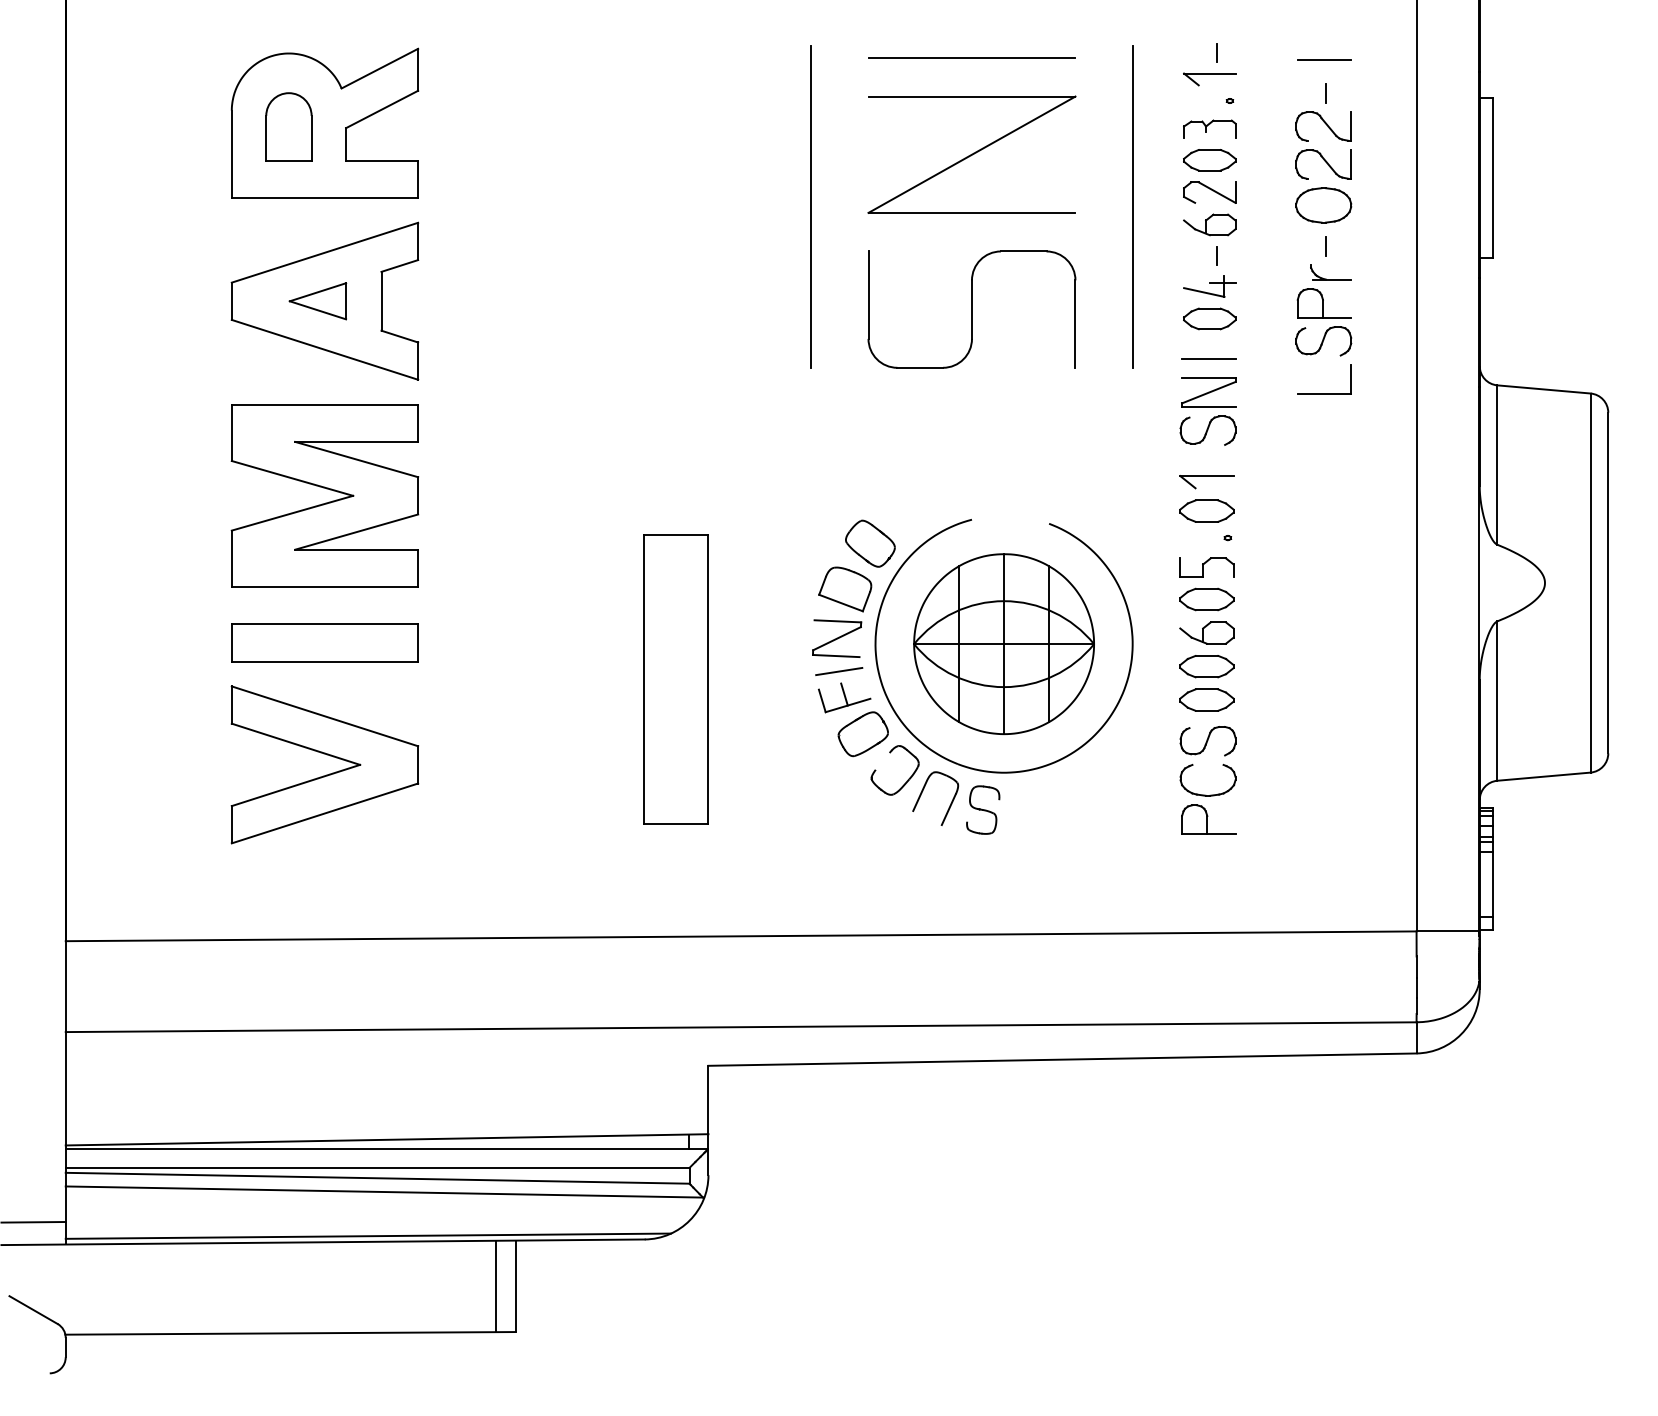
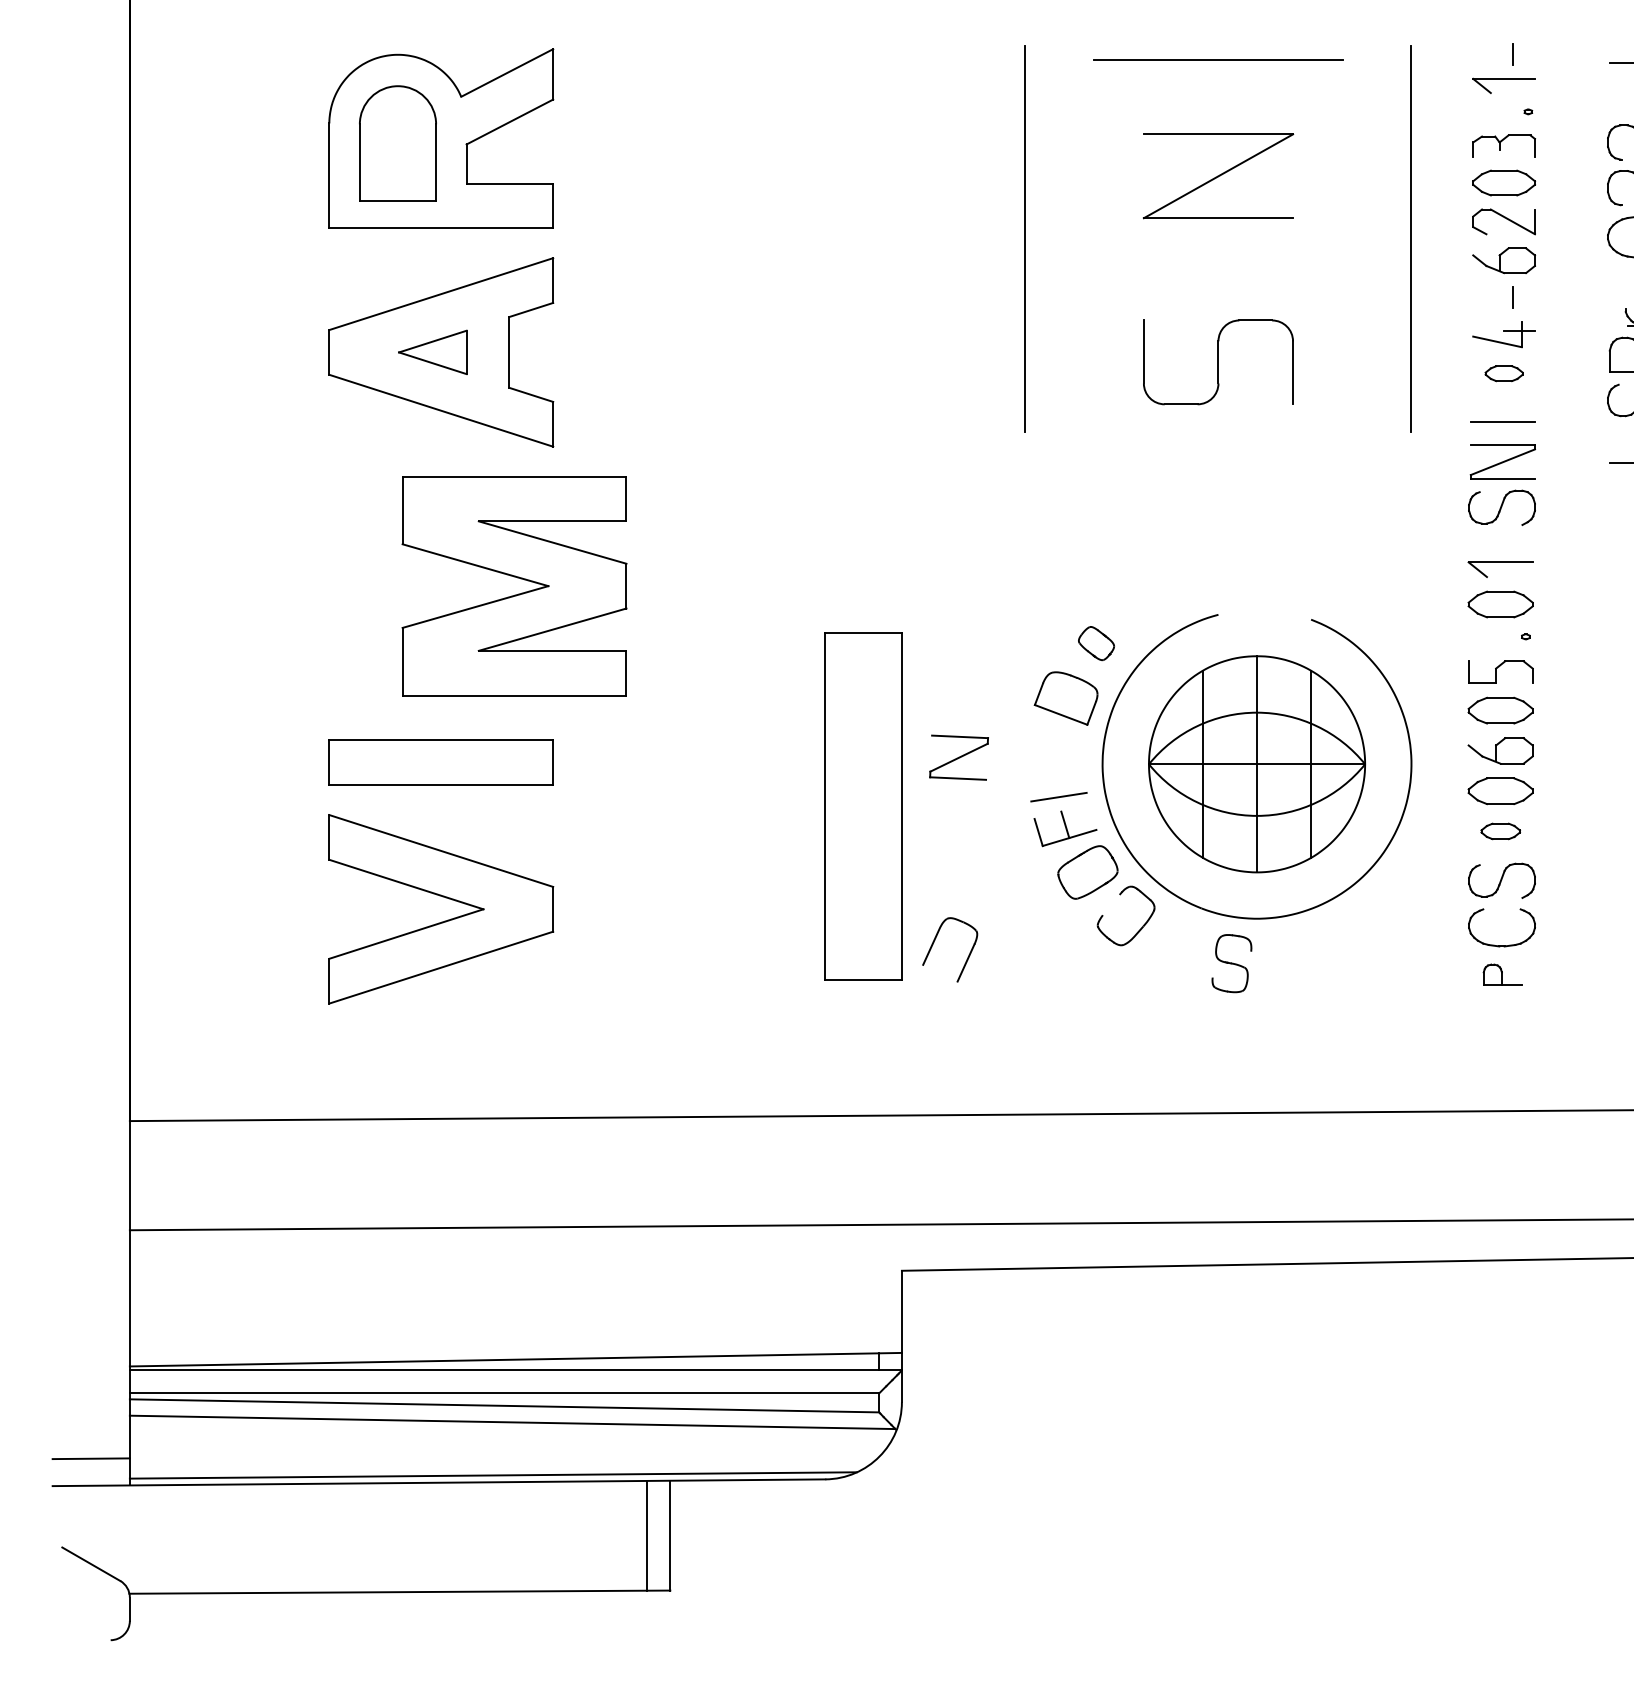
part: (288, 126) -> (397, 142), size x1.4
part: (971, 154) -> (1217, 176), size x0.6
part: (971, 309) -> (1217, 362), size x0.6
part: (1209, 318) -> (1503, 373), size x0.6
part: (326, 489) -> (516, 578), moved
part: (870, 543) -> (1096, 643), size x0.6
part: (837, 638) -> (959, 757), moved
part: (1206, 699) -> (1500, 830), size x0.6
part: (923, 791) -> (935, 941), moved
part: (1208, 819) -> (1502, 974), size x0.6

